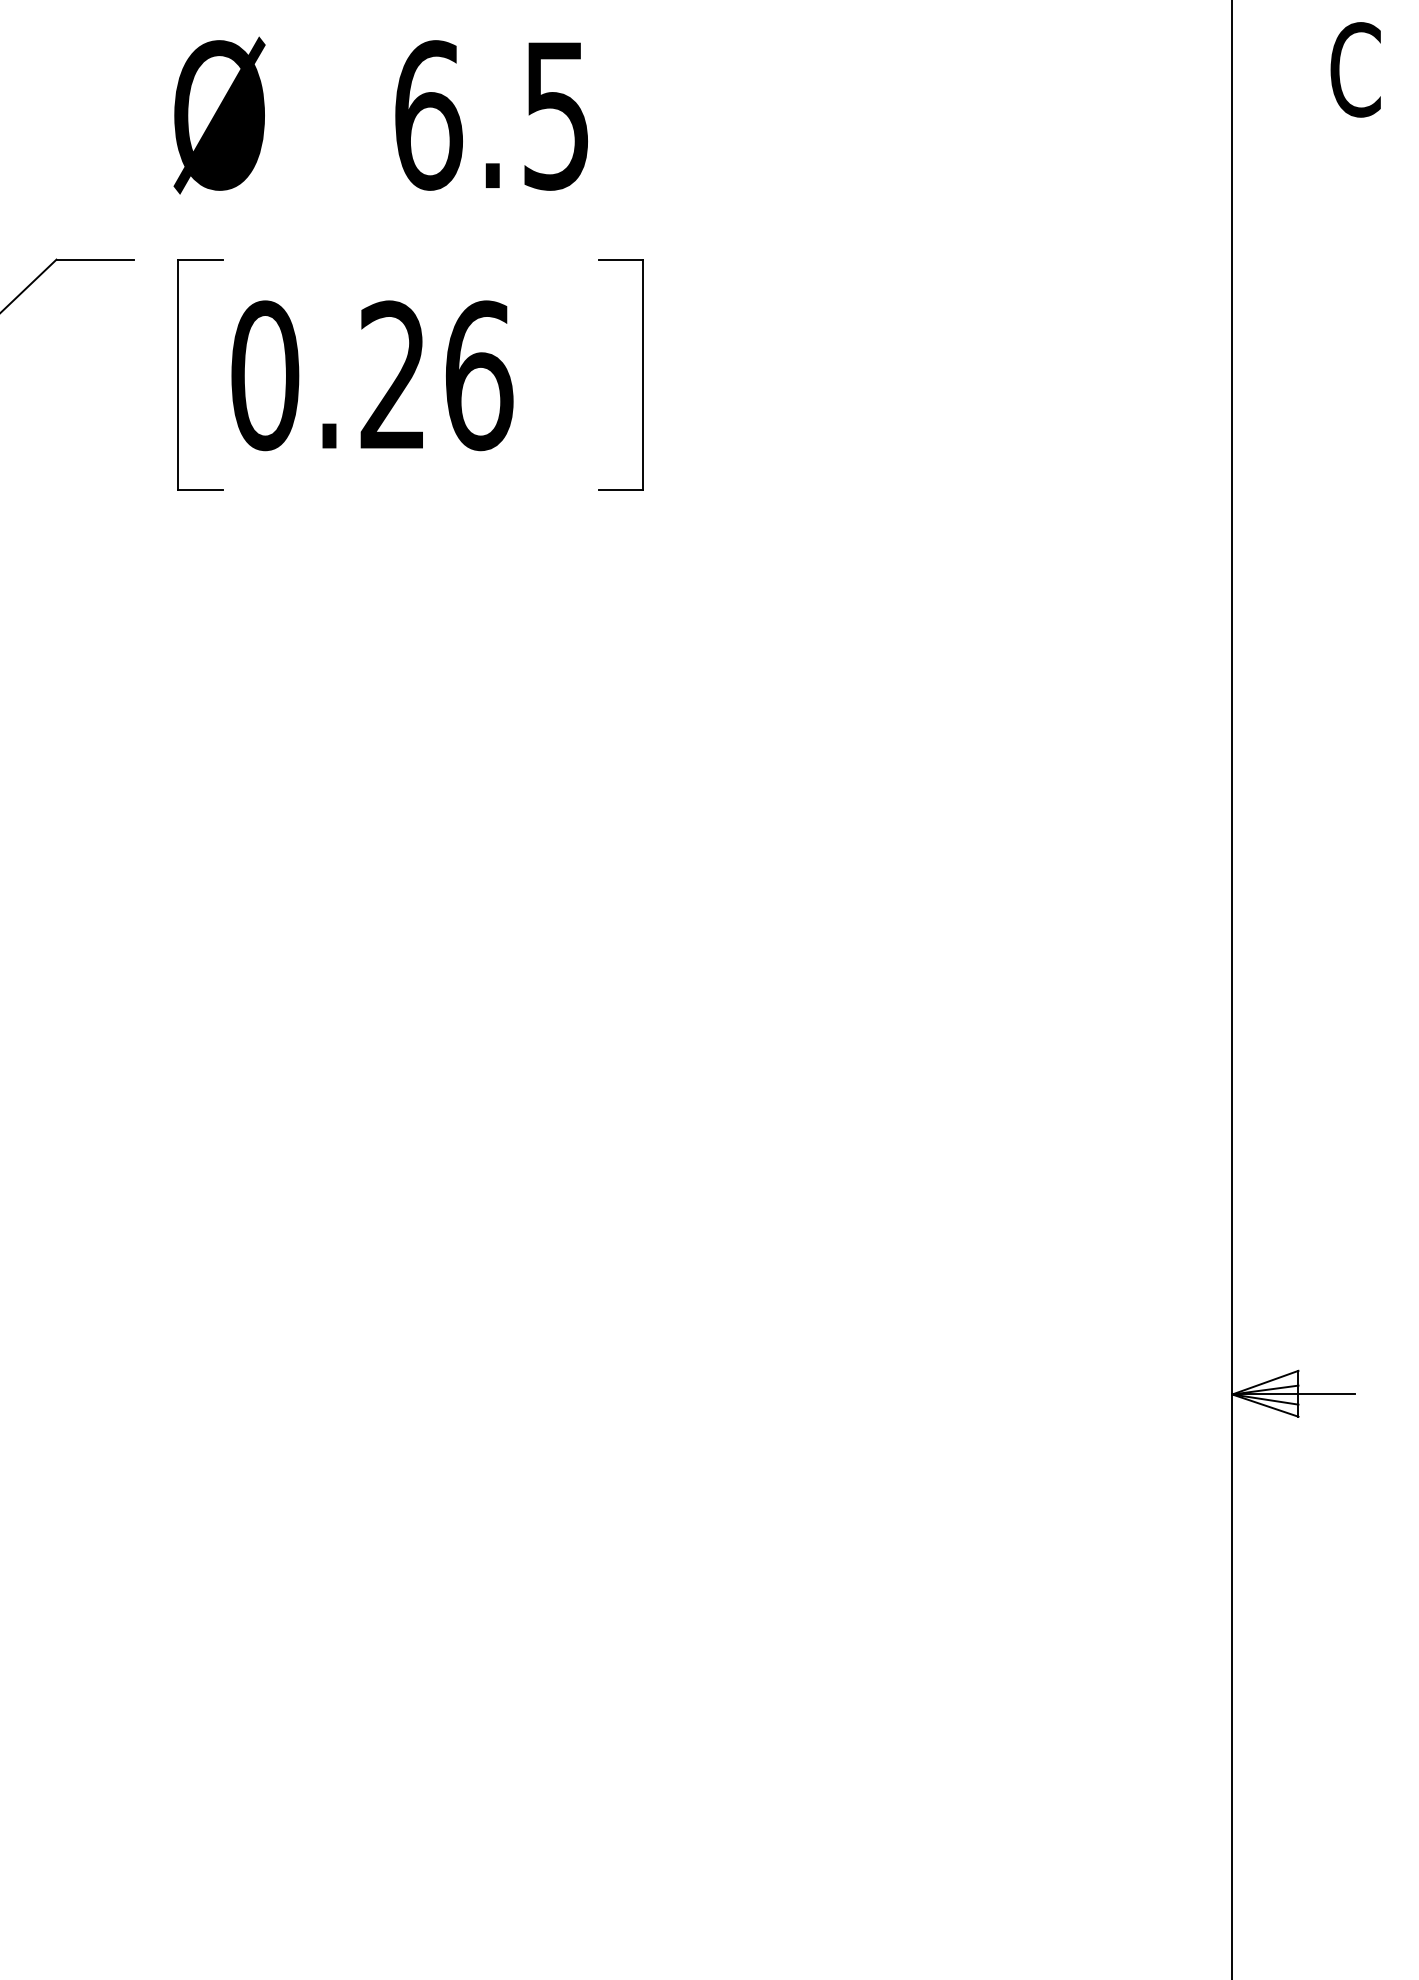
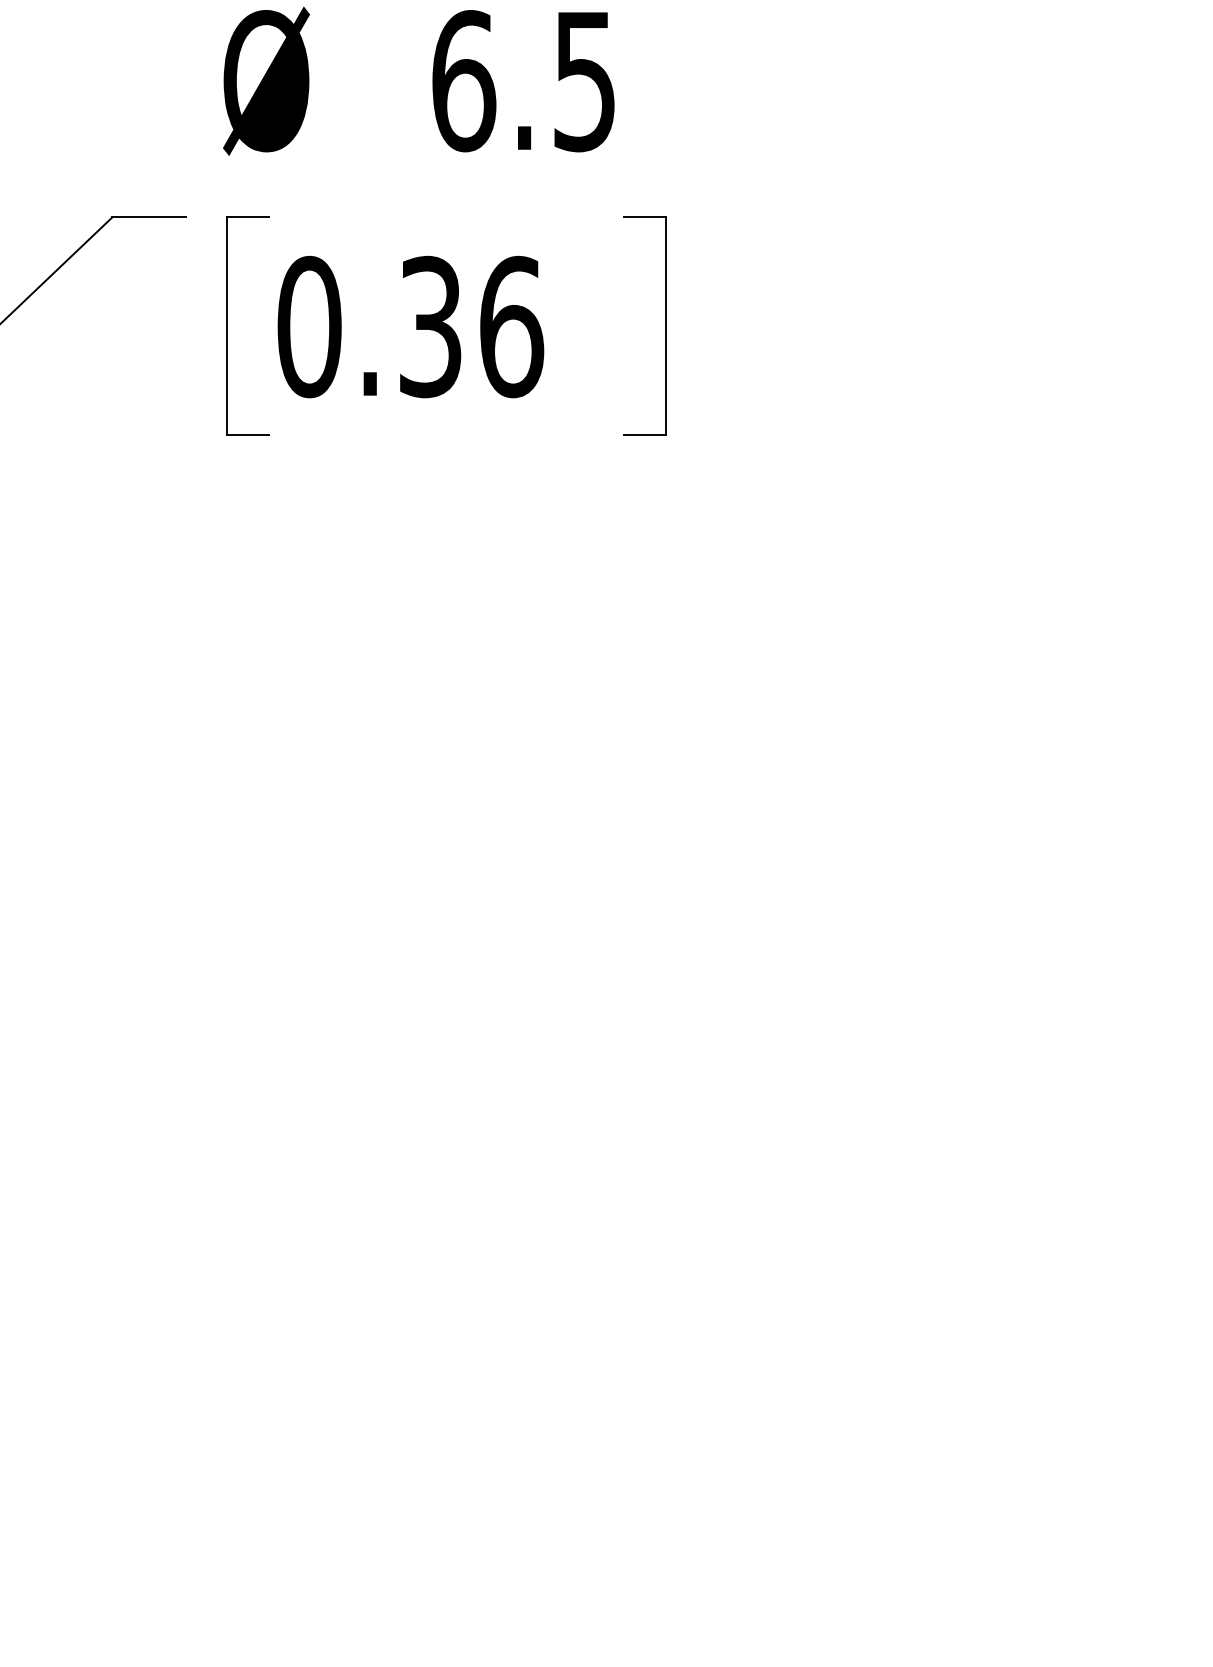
text: (392, 375) -> (429, 326), 0.26 -> 0.36

